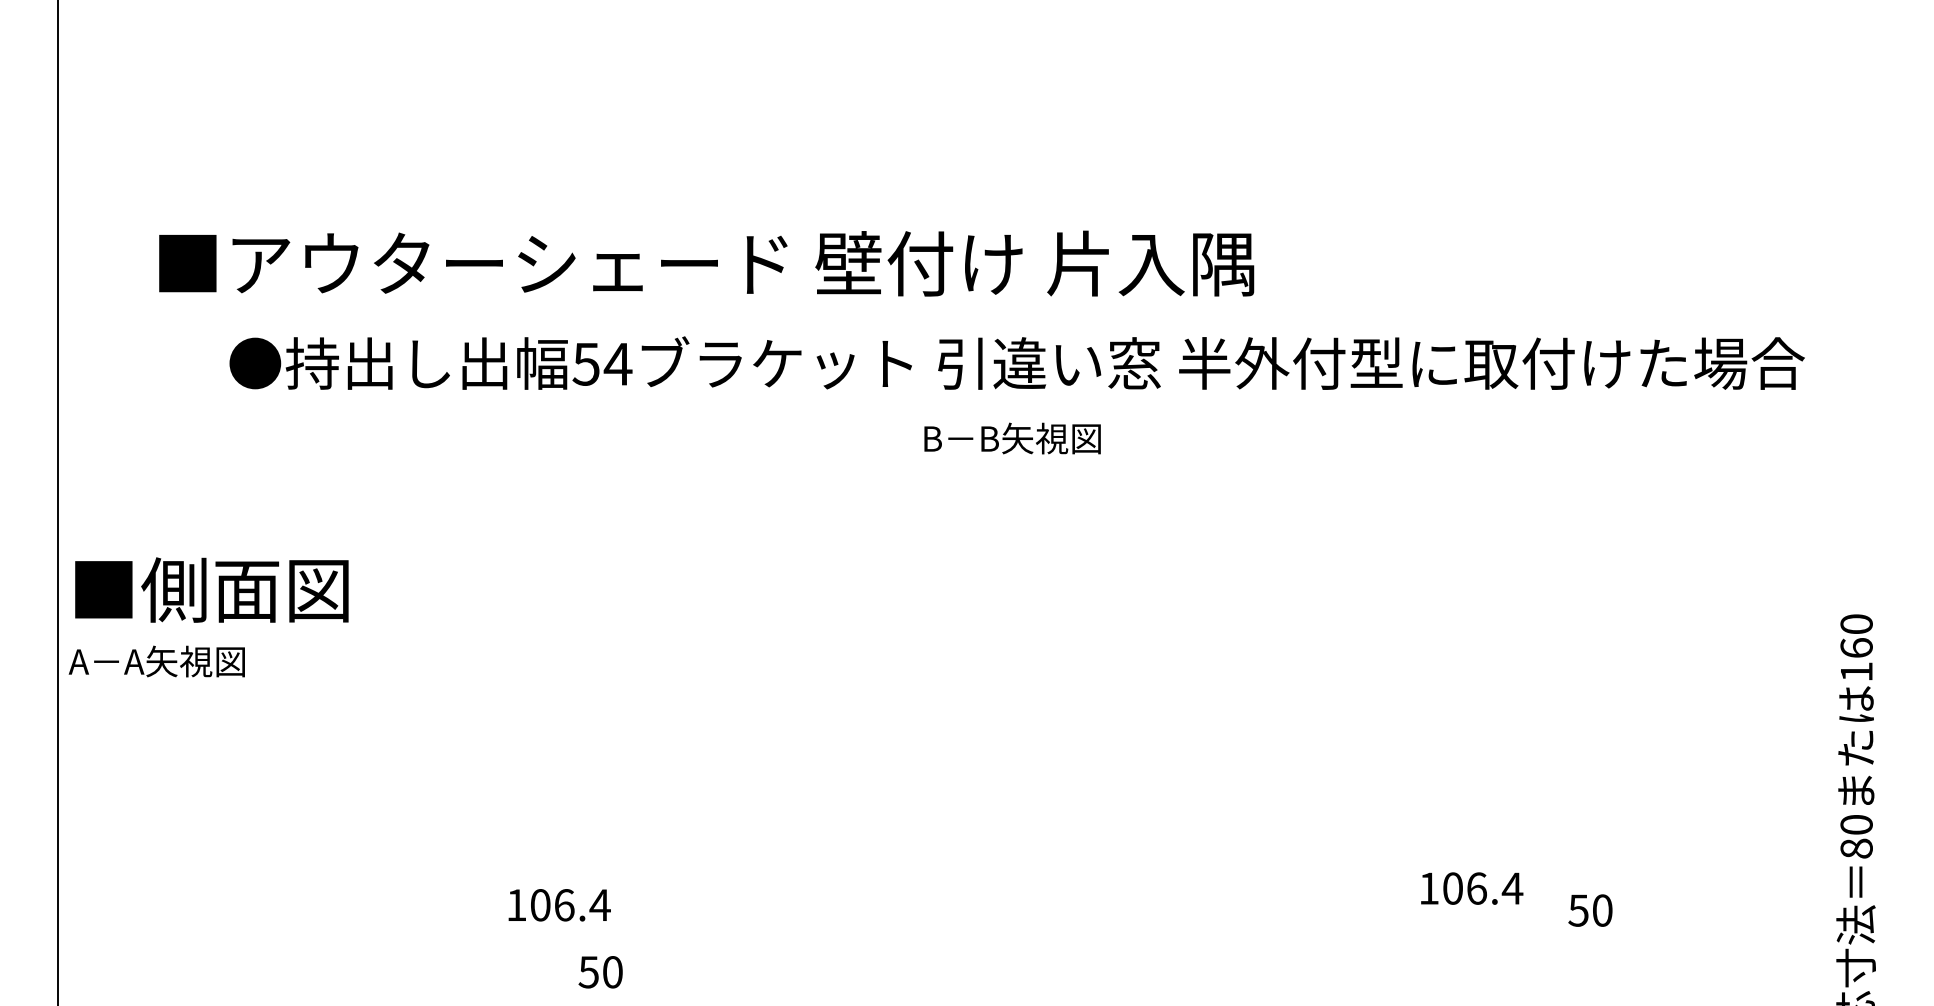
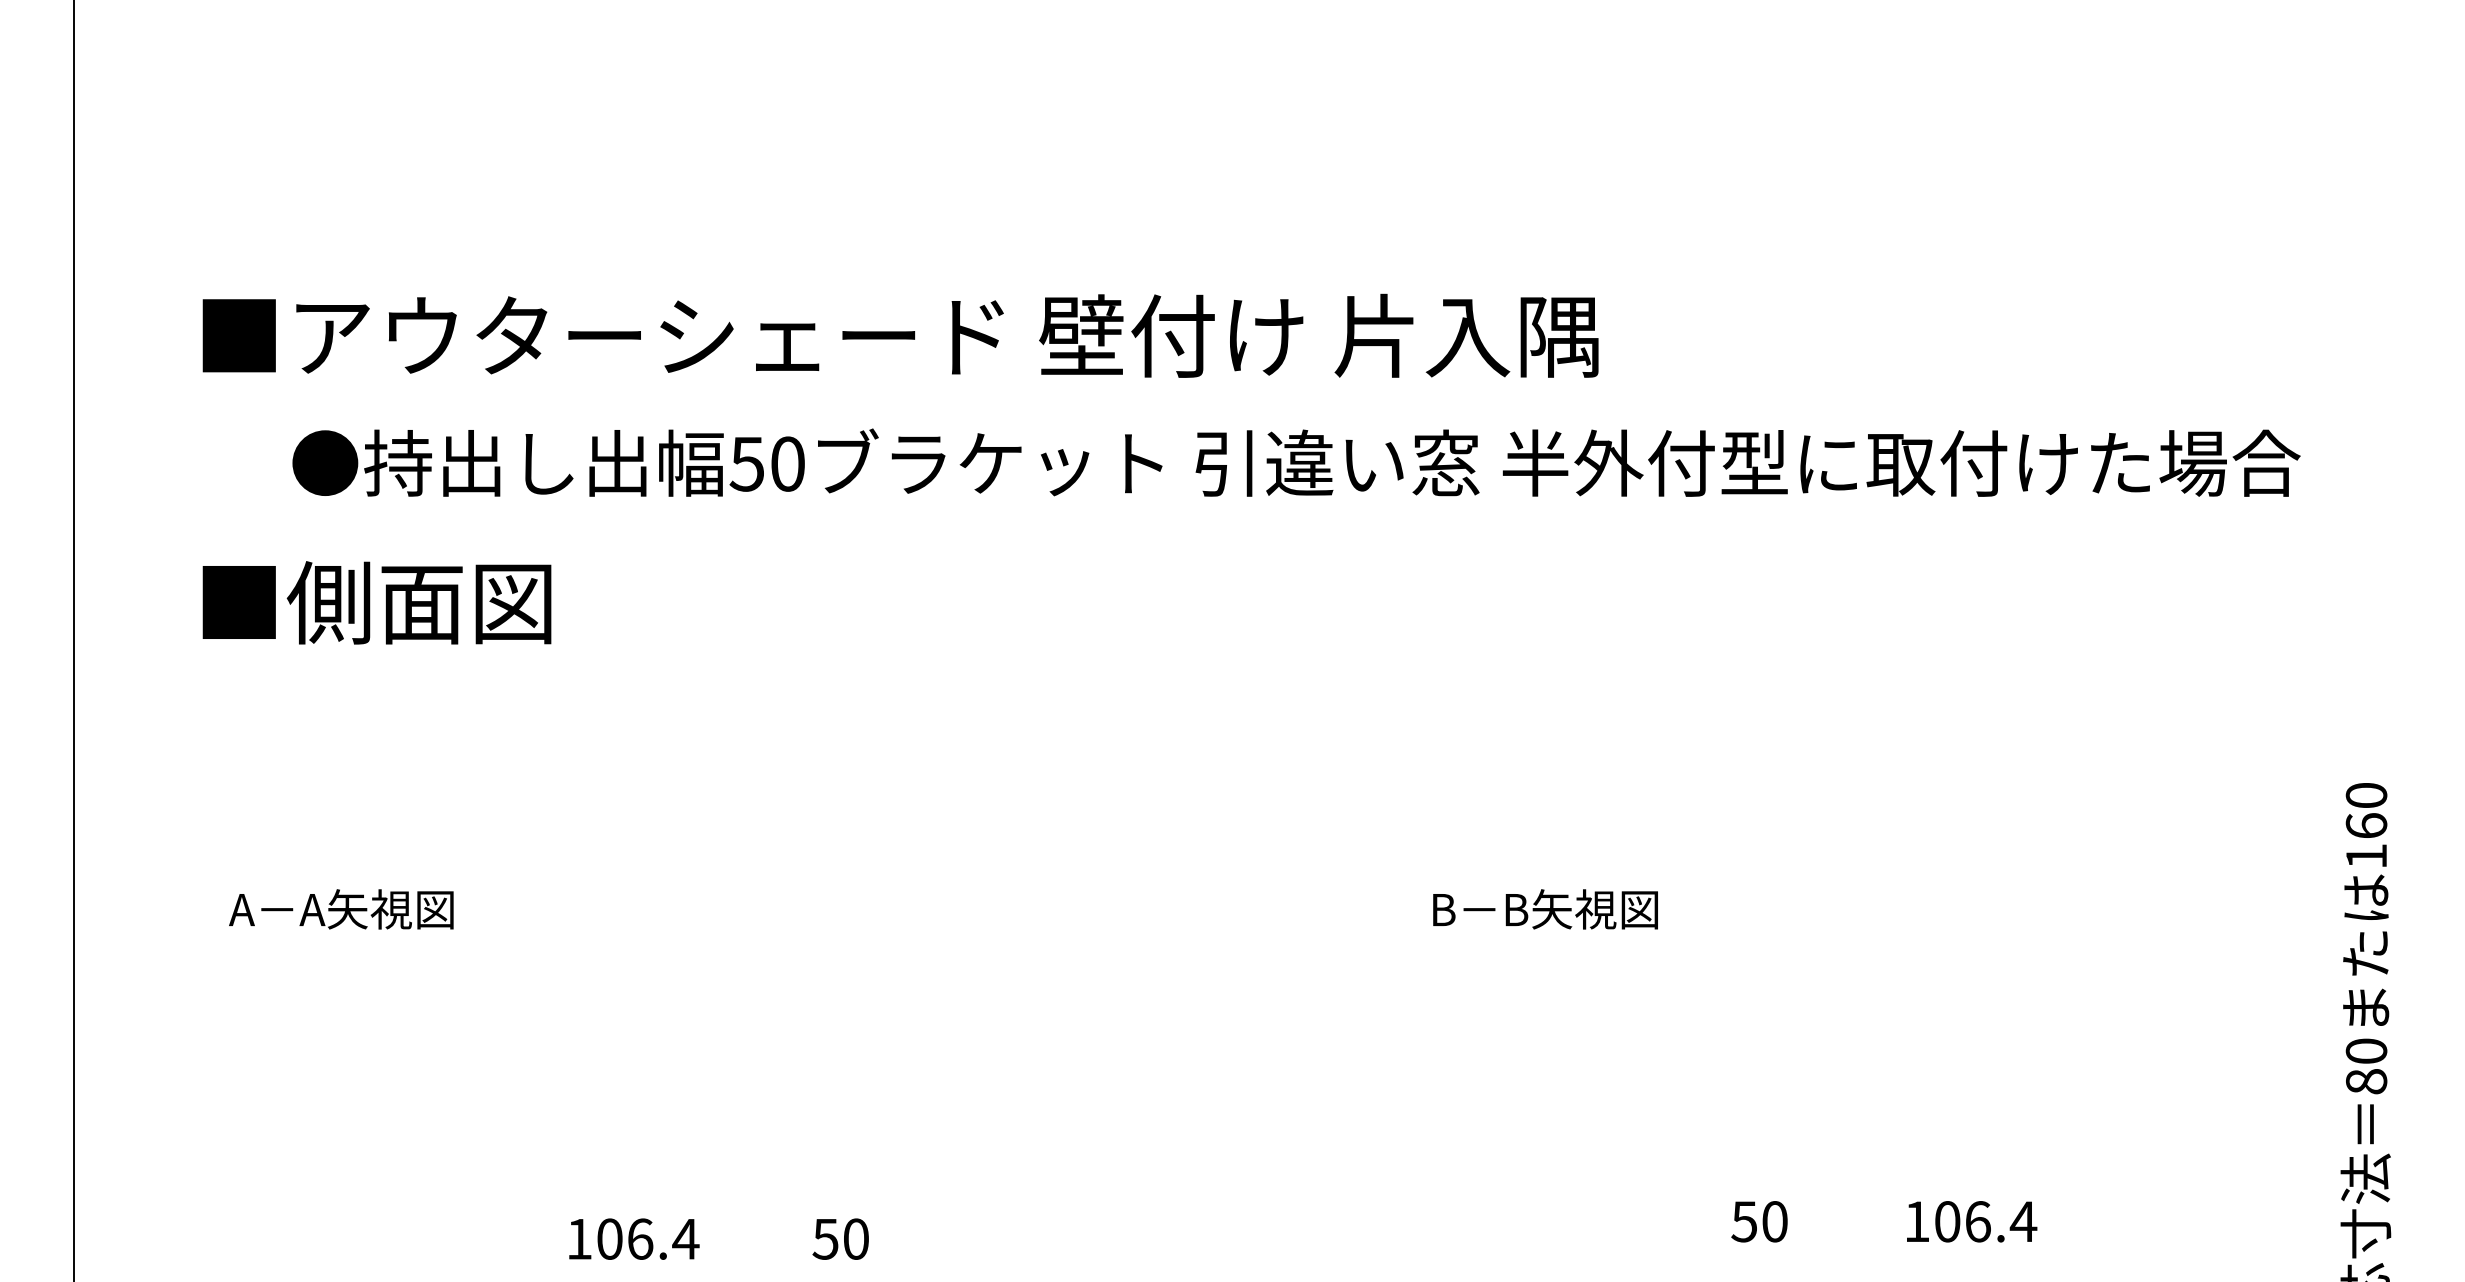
text: (617, 363) -> (786, 463), 54 -> 50
text: (1012, 438) -> (1545, 909), moved
text: (211, 589) -> (376, 602), moved
text: (156, 661) -> (340, 909), moved
text: (1472, 888) -> (1972, 1221), moved
text: (559, 905) -> (634, 1239), moved
text: (1590, 910) -> (1759, 1221), moved
text: (600, 972) -> (840, 1239), moved

